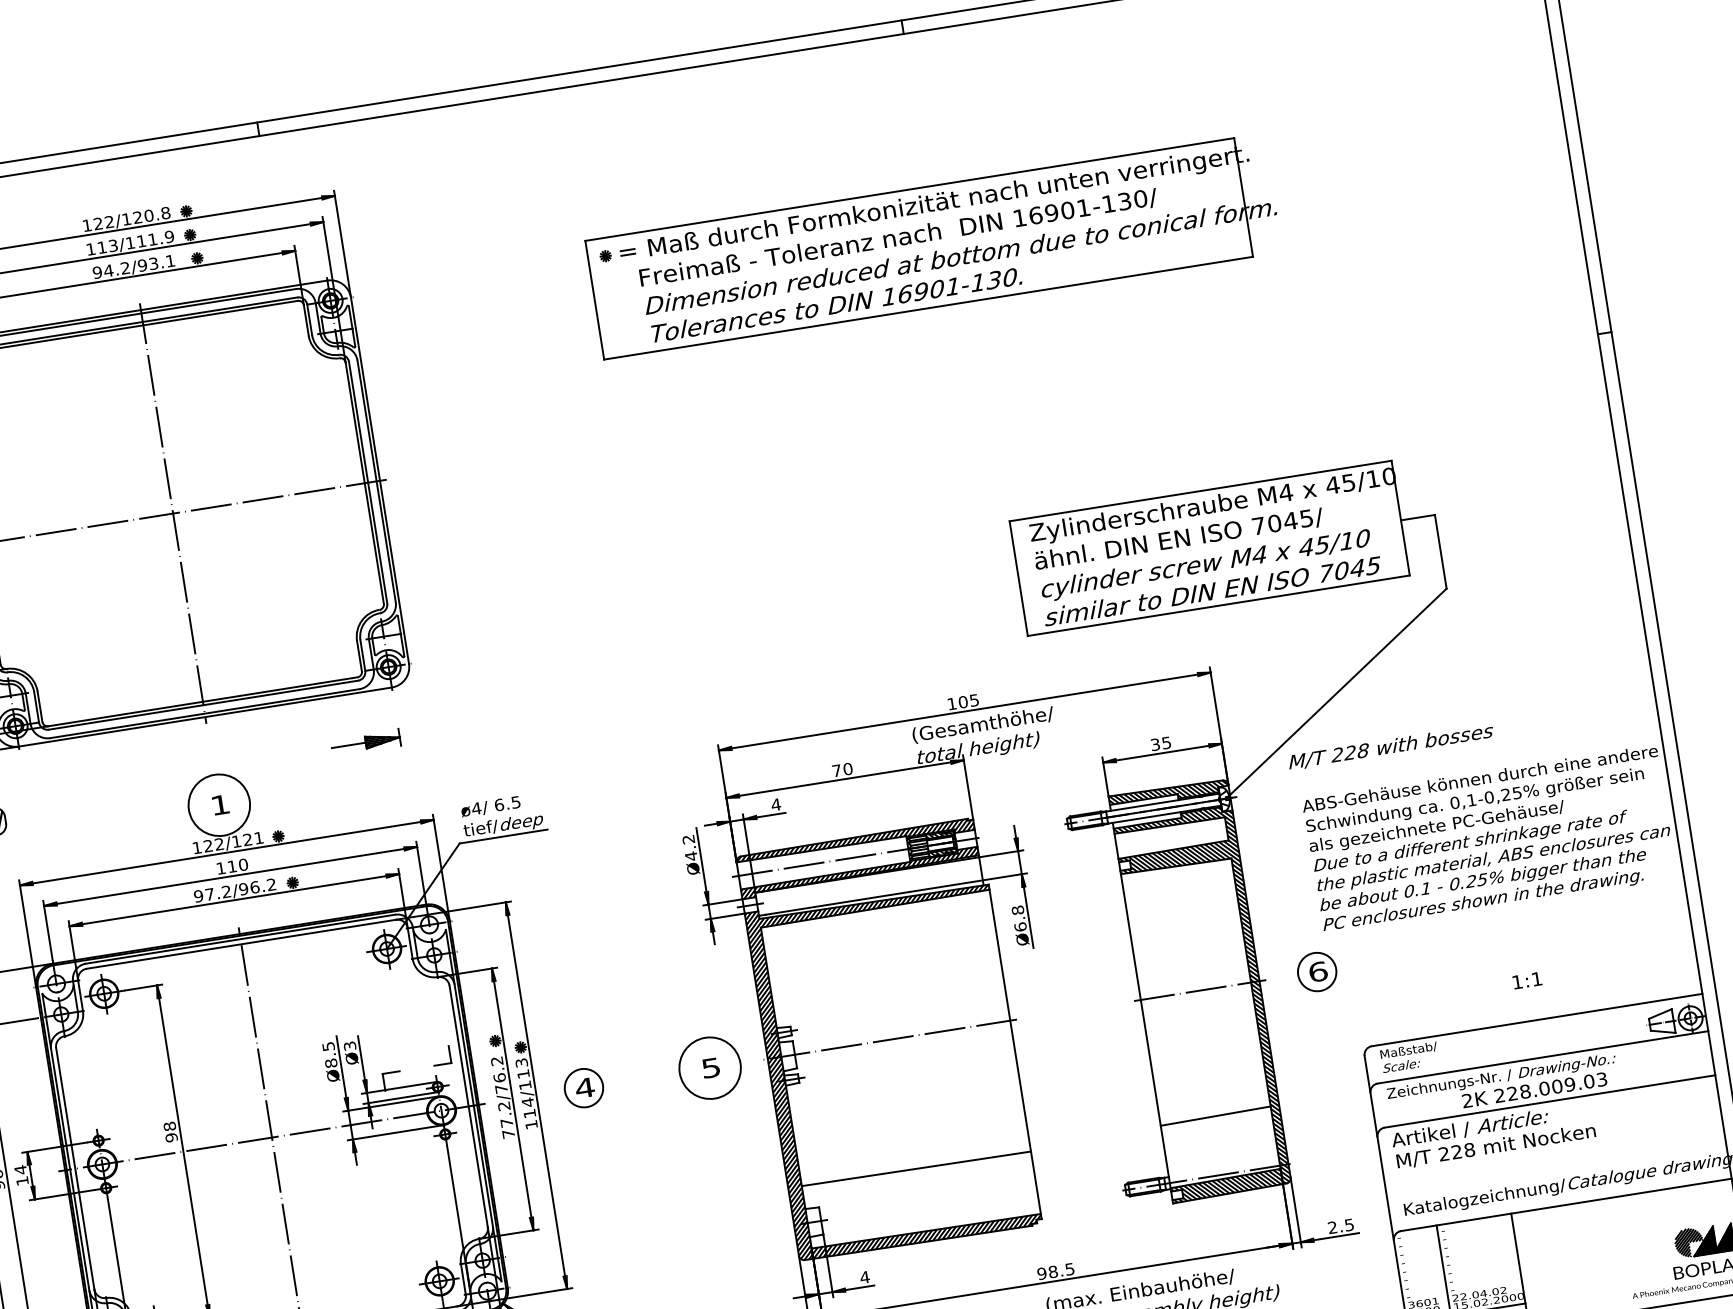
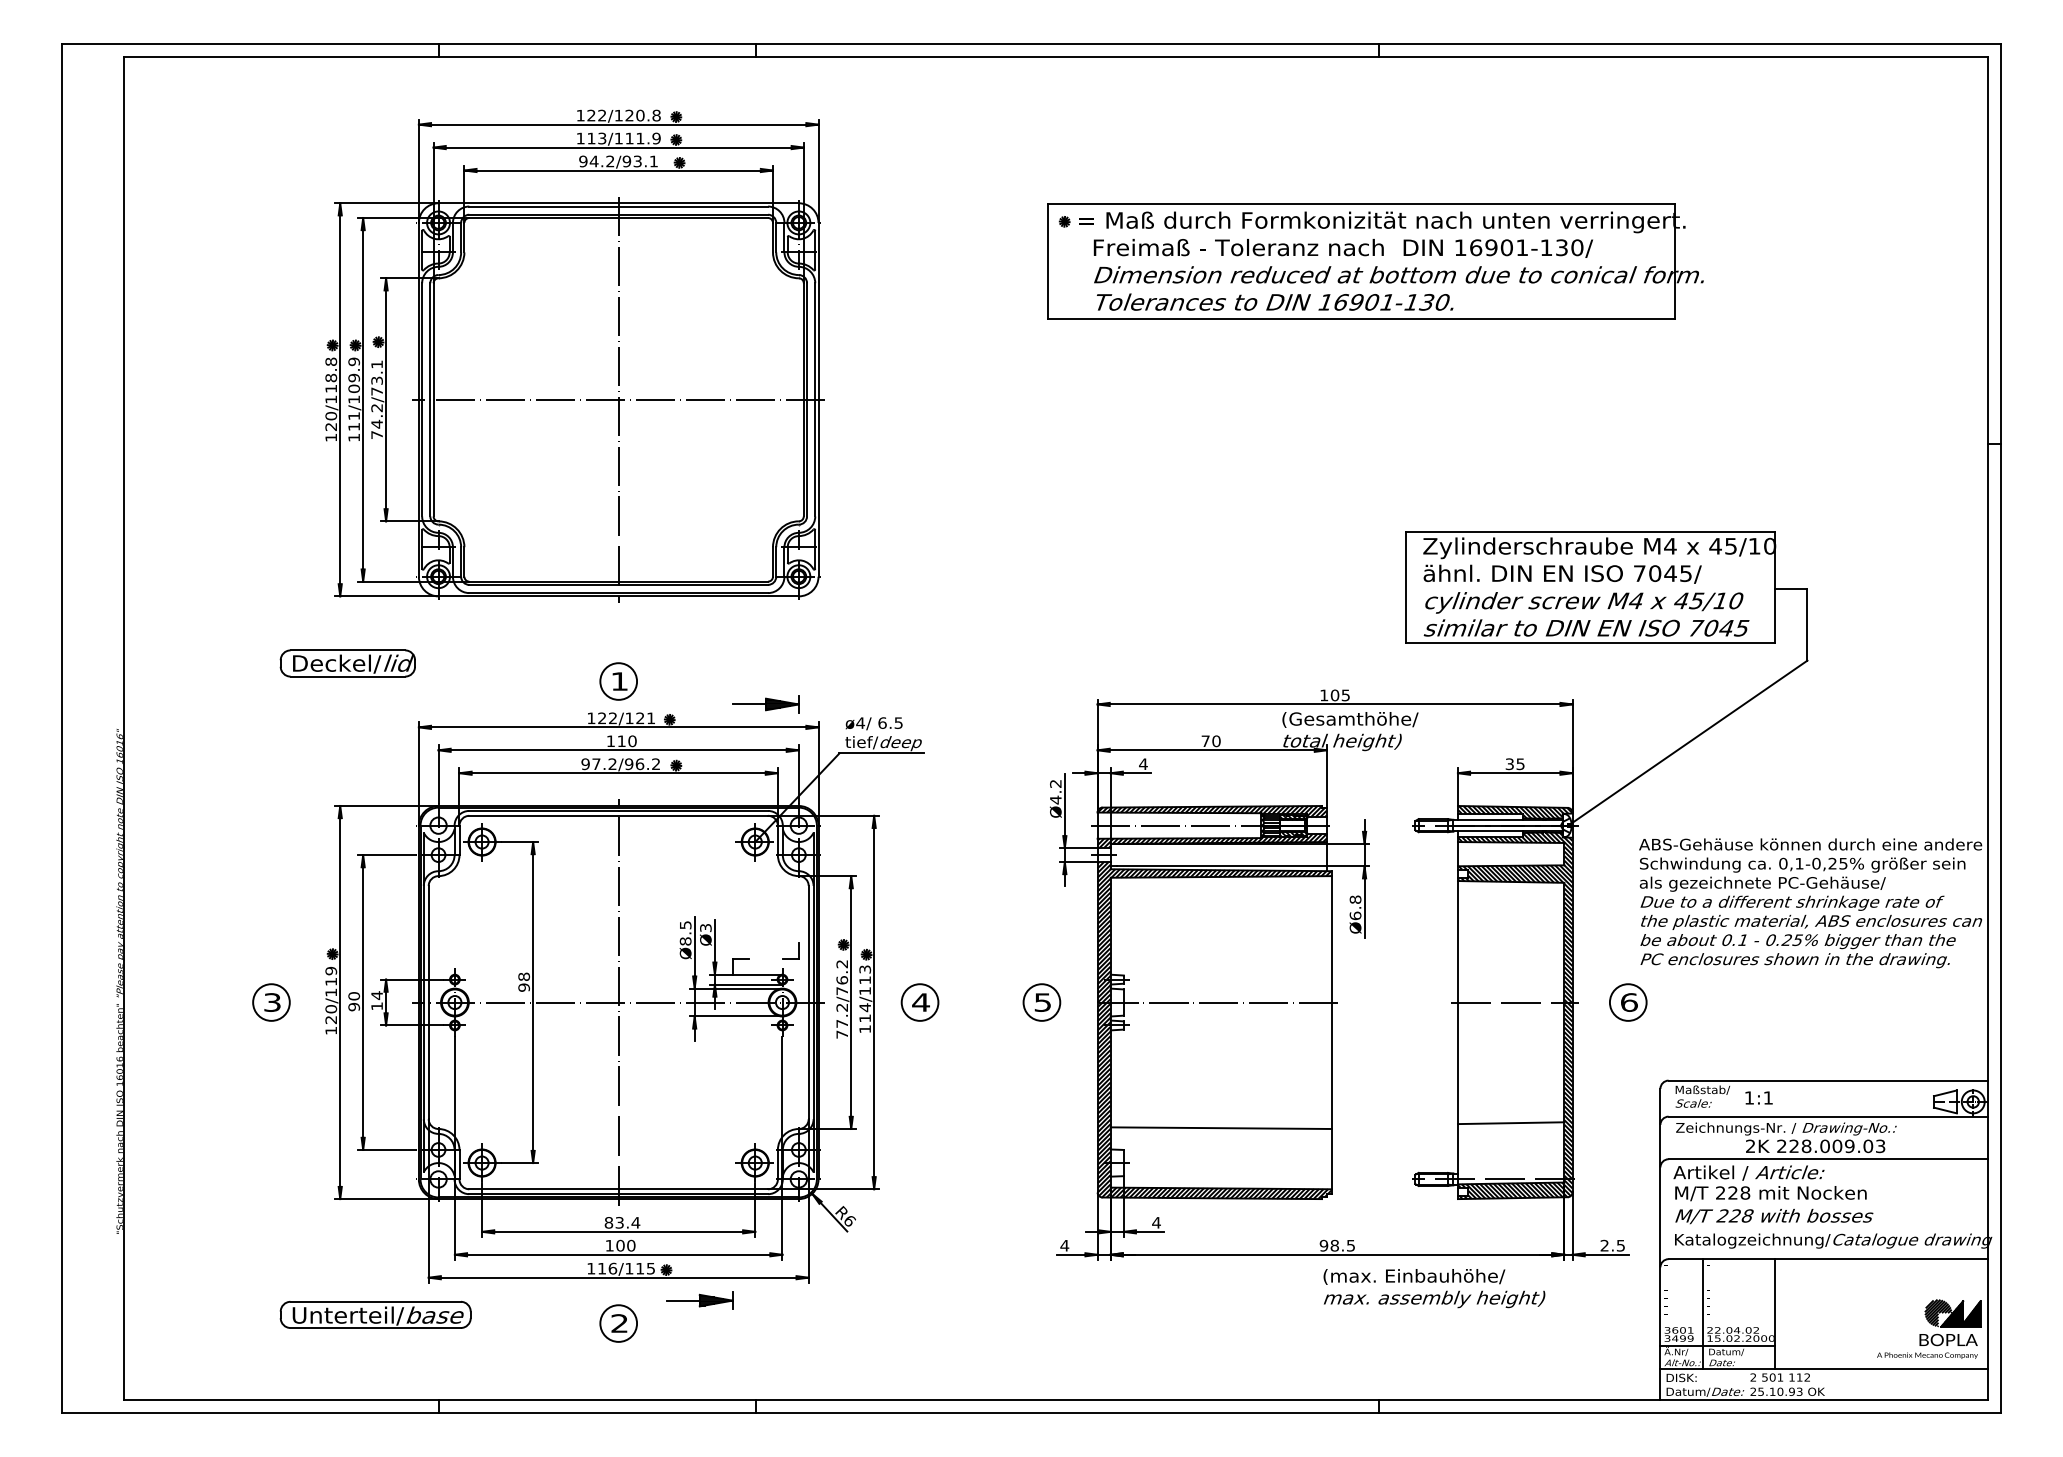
part: (365, 742) -> (765, 704), moved
text: (1391, 746) -> (1774, 1216), moved
circle: (219, 805) -> (618, 681), size x0.62
text: (1526, 980) -> (1758, 1097), moved
circle: (709, 1068) -> (1041, 1002), size x0.62

